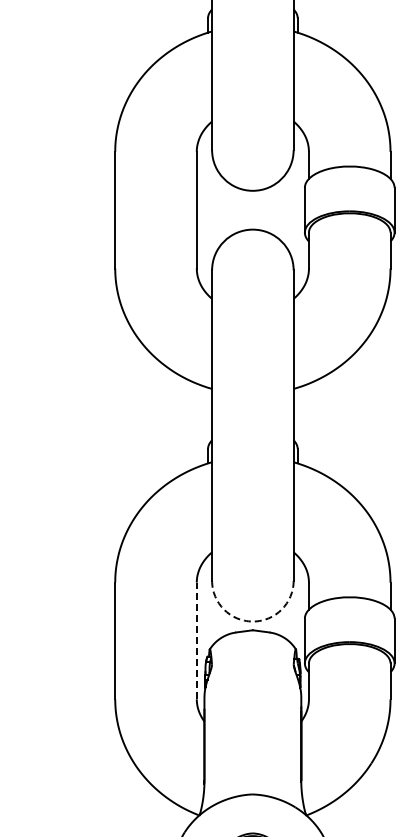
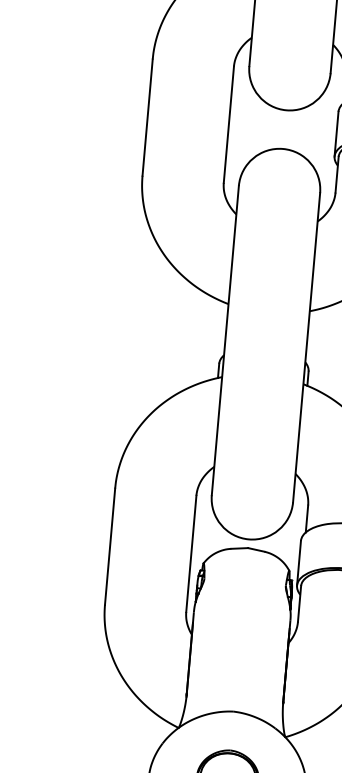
arc: (252, 621) -> (248, 539), dashed -> solid
line: (196, 640) -> (191, 553), dashed -> solid

